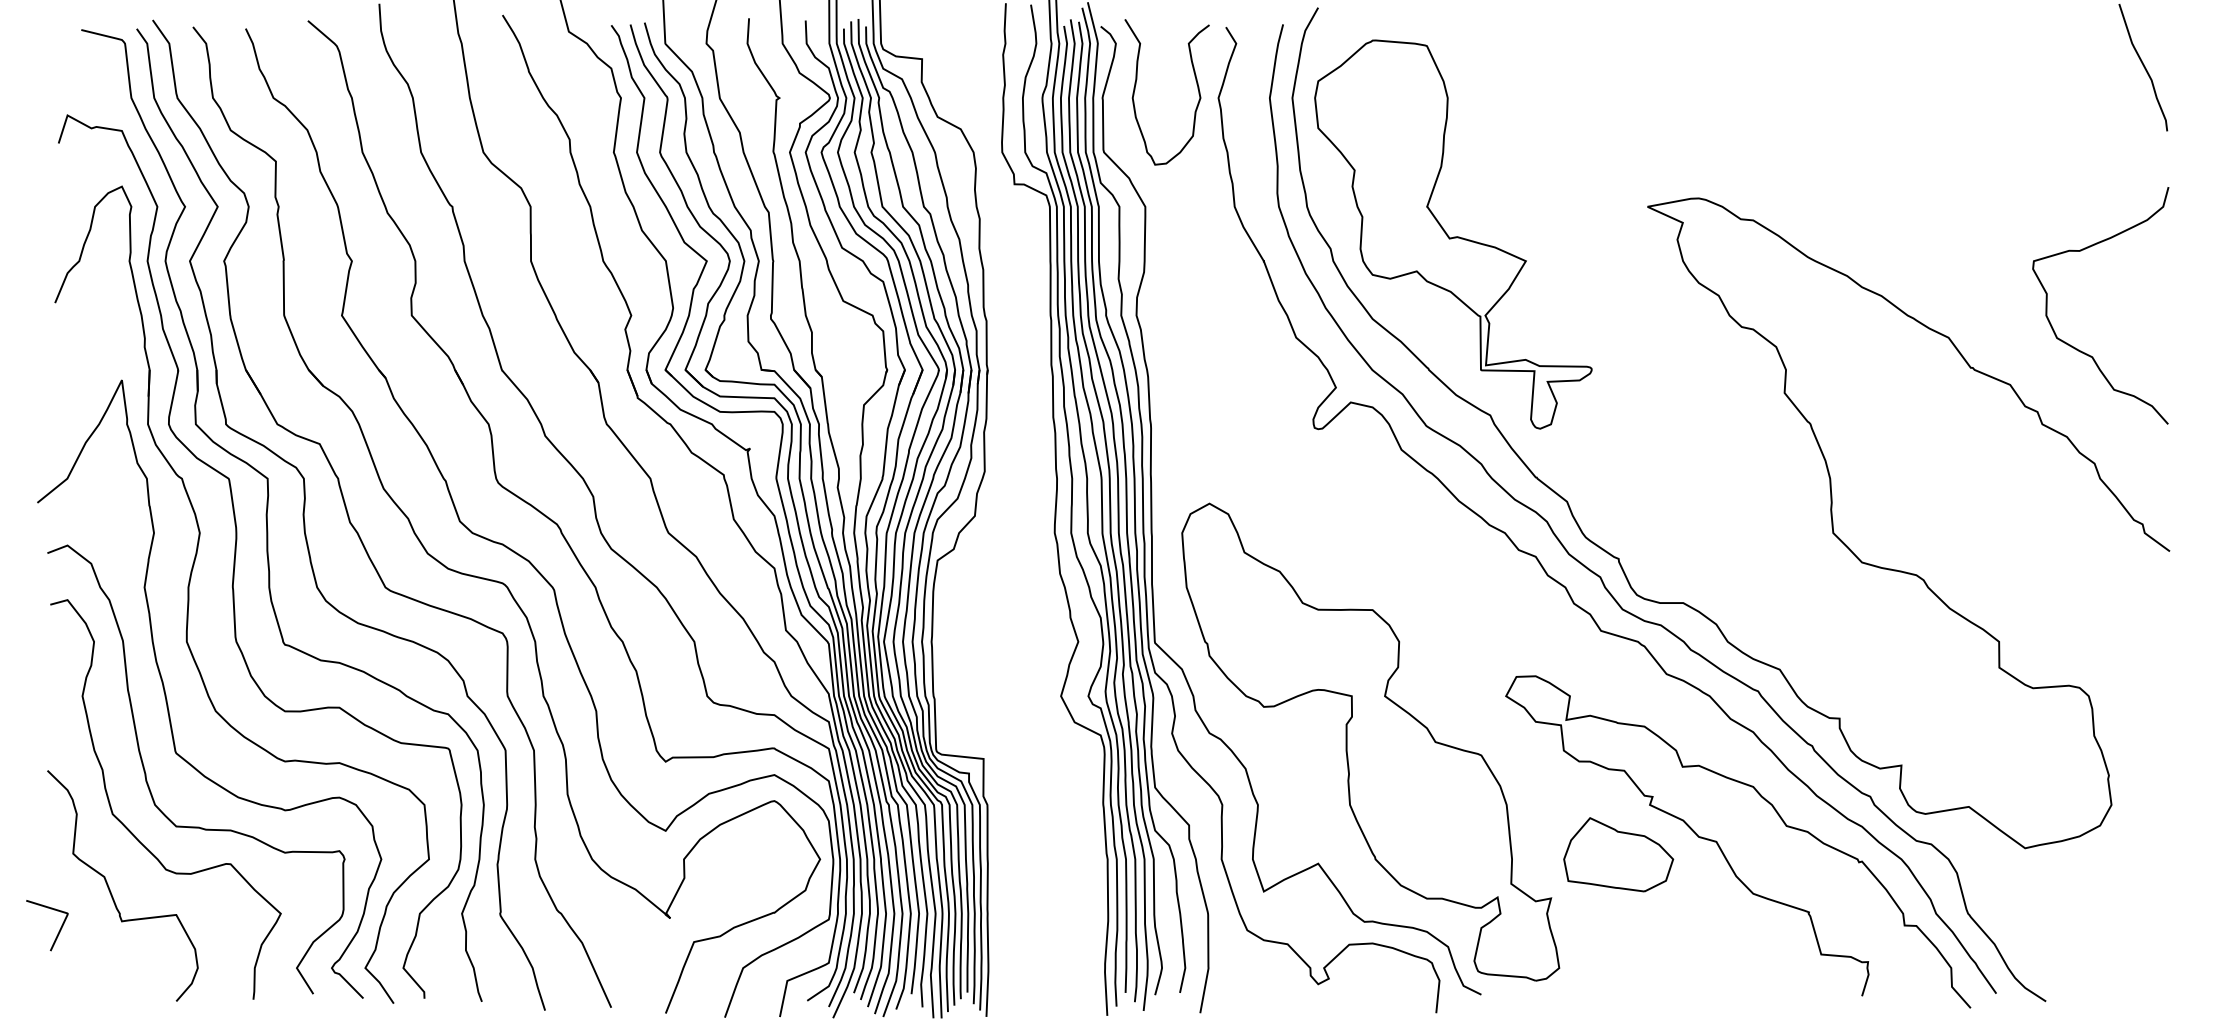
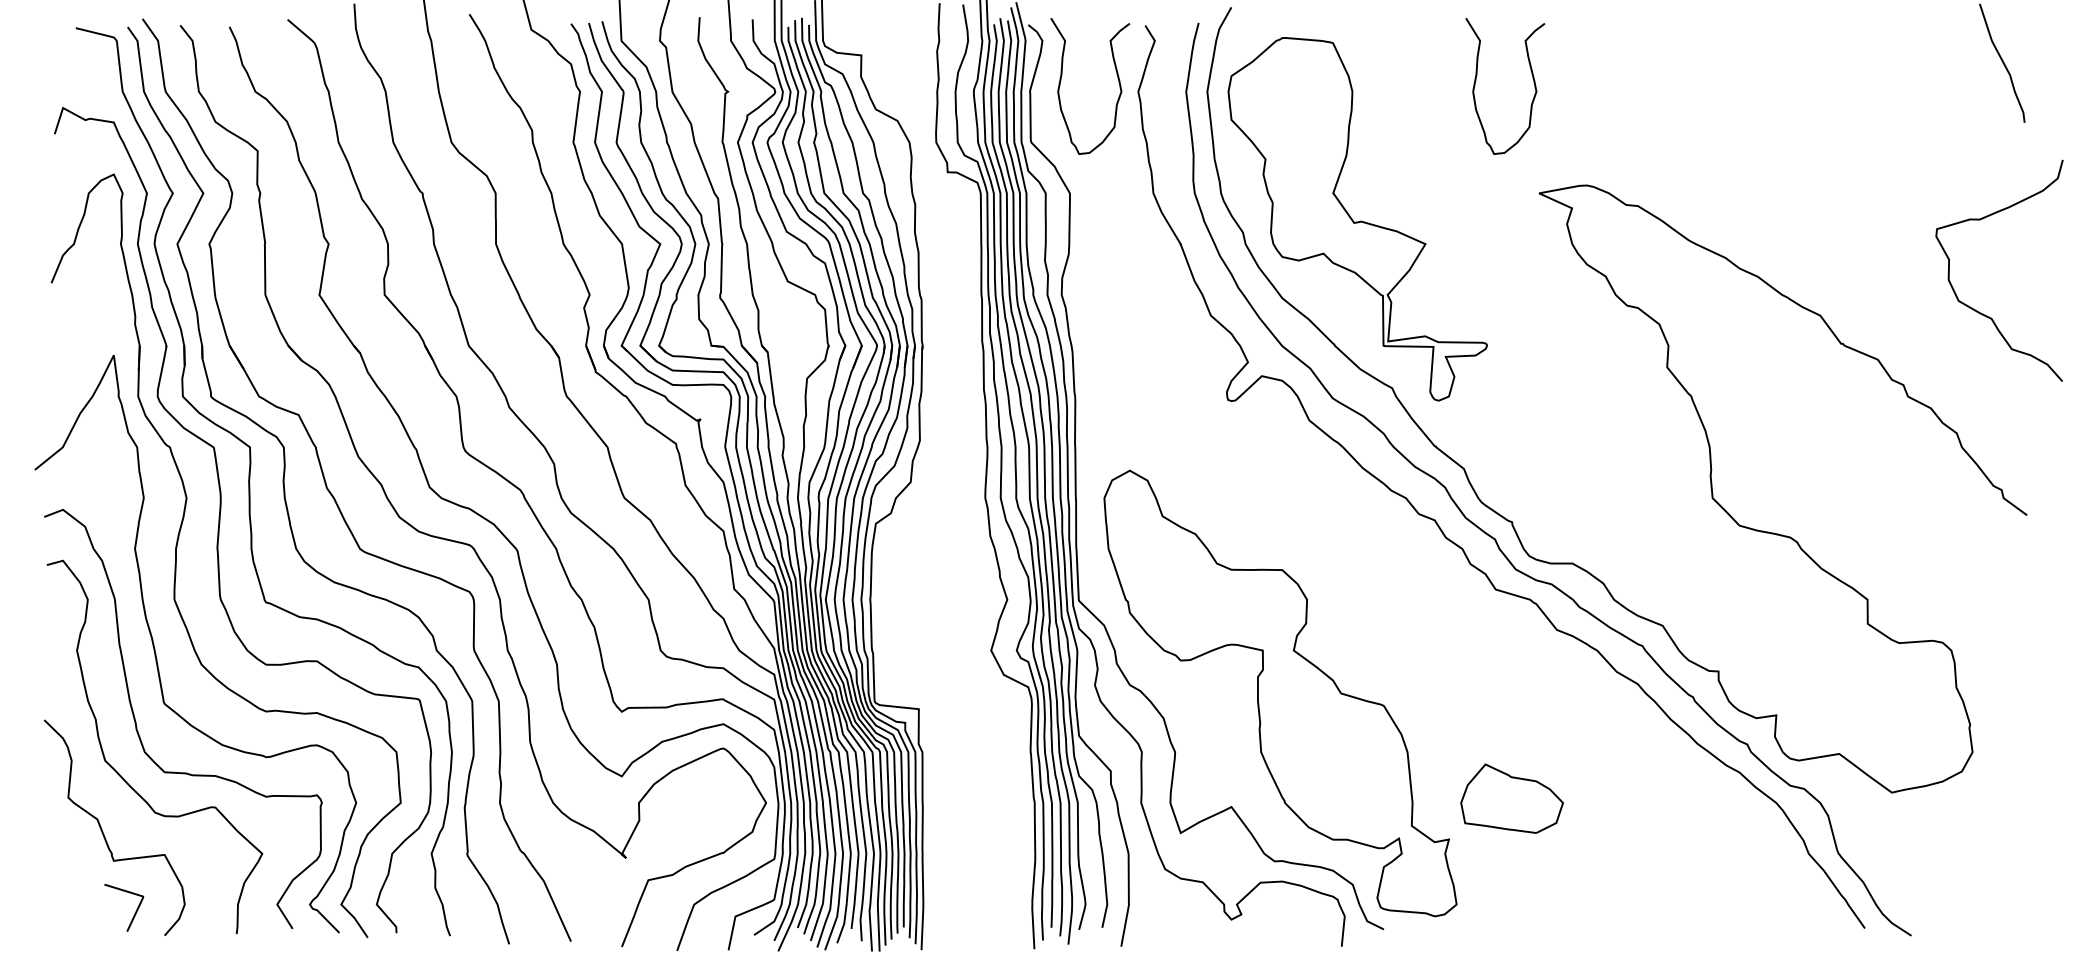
curve: (1640, 83) -> (1532, 78), added
curve: (2079, 349) -> (1979, 311), moved
curve: (1723, 852) -> (1610, 796), removed
curve: (58, 931) -> (134, 913), moved

